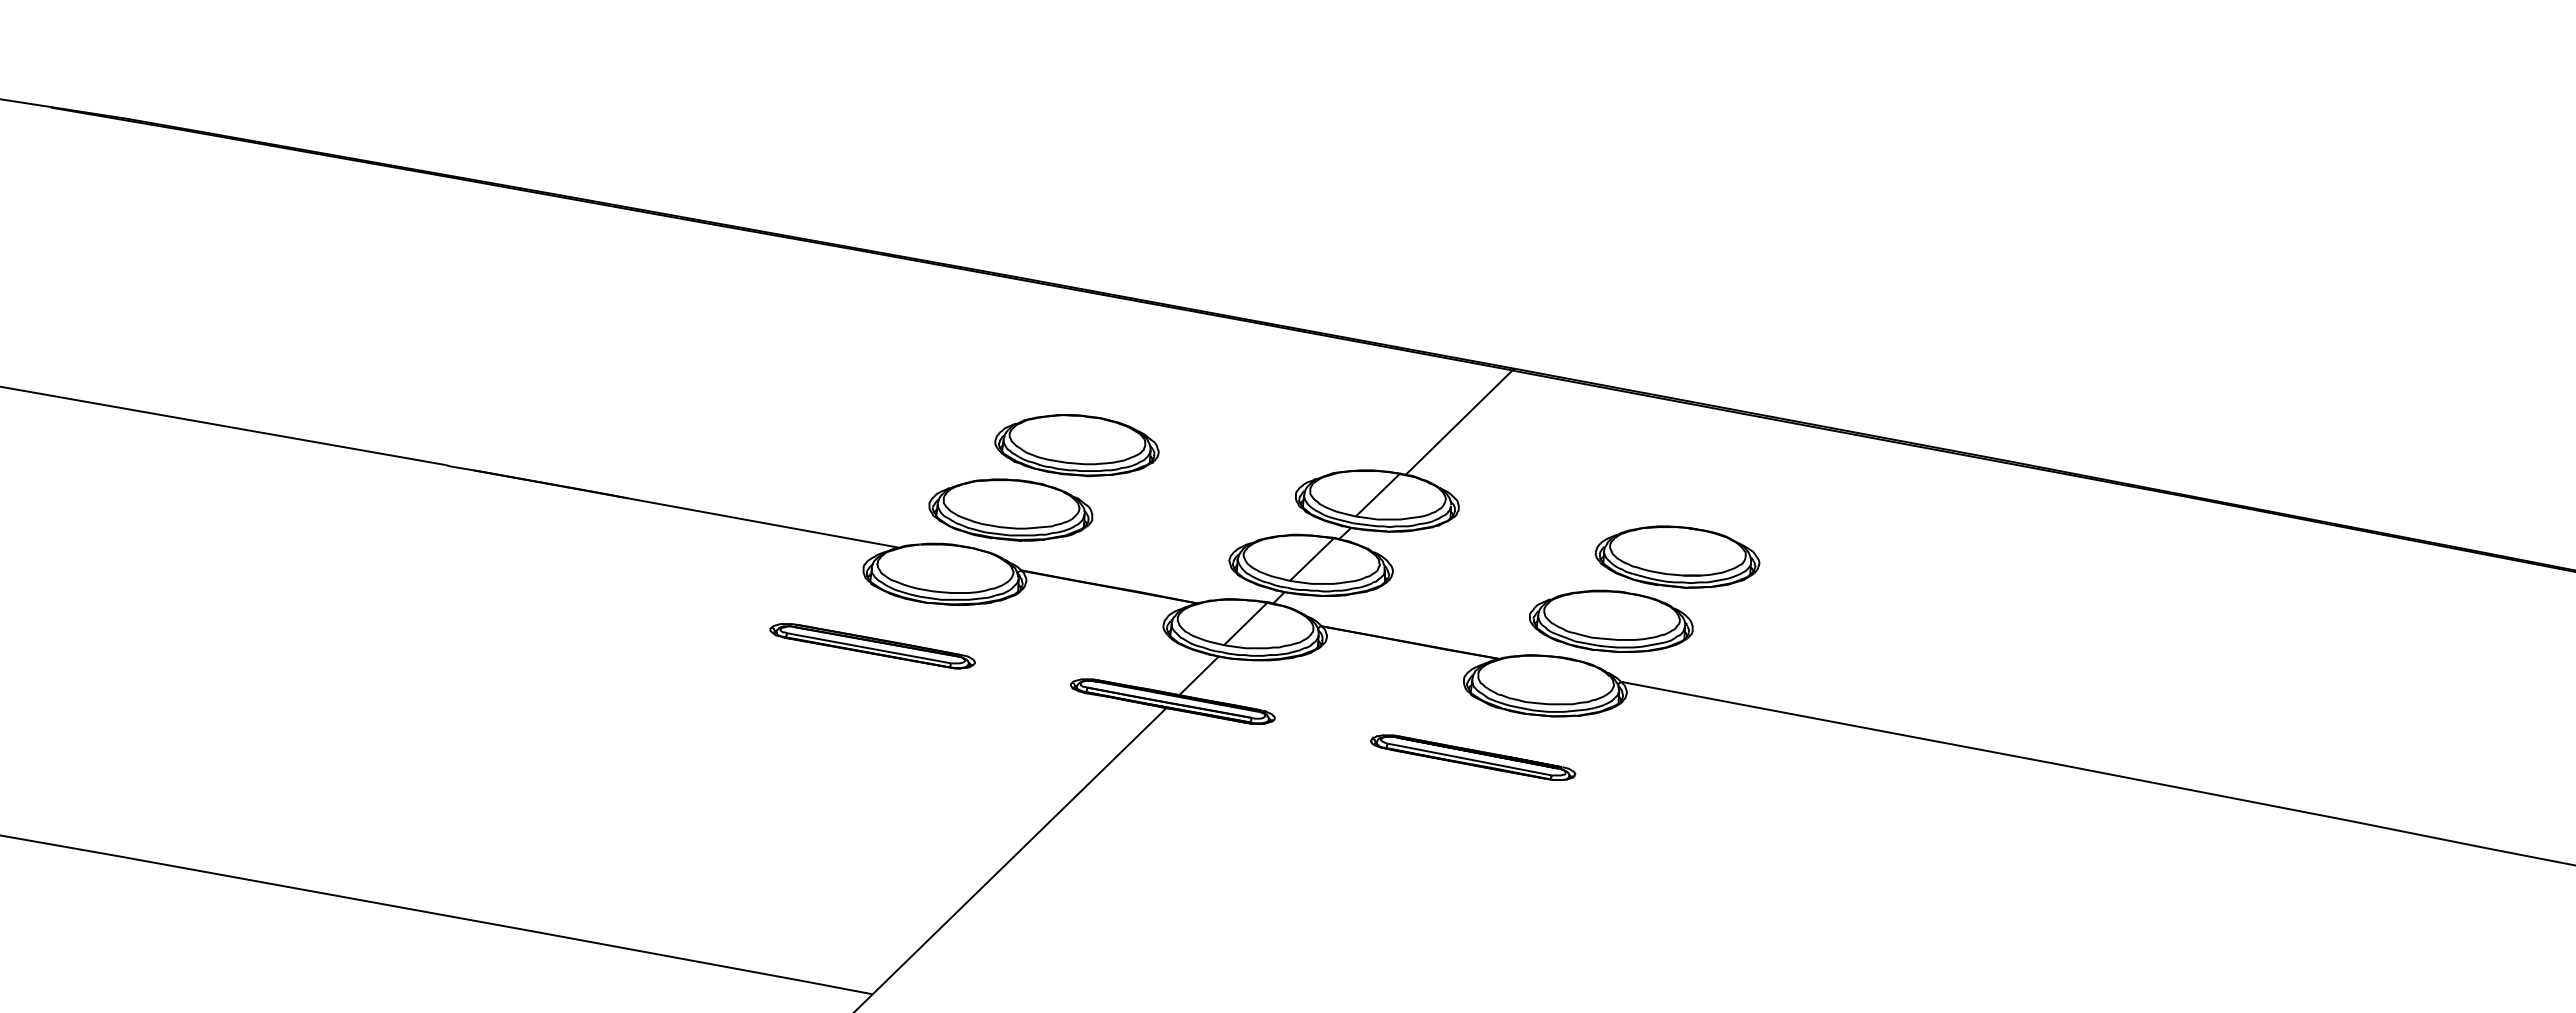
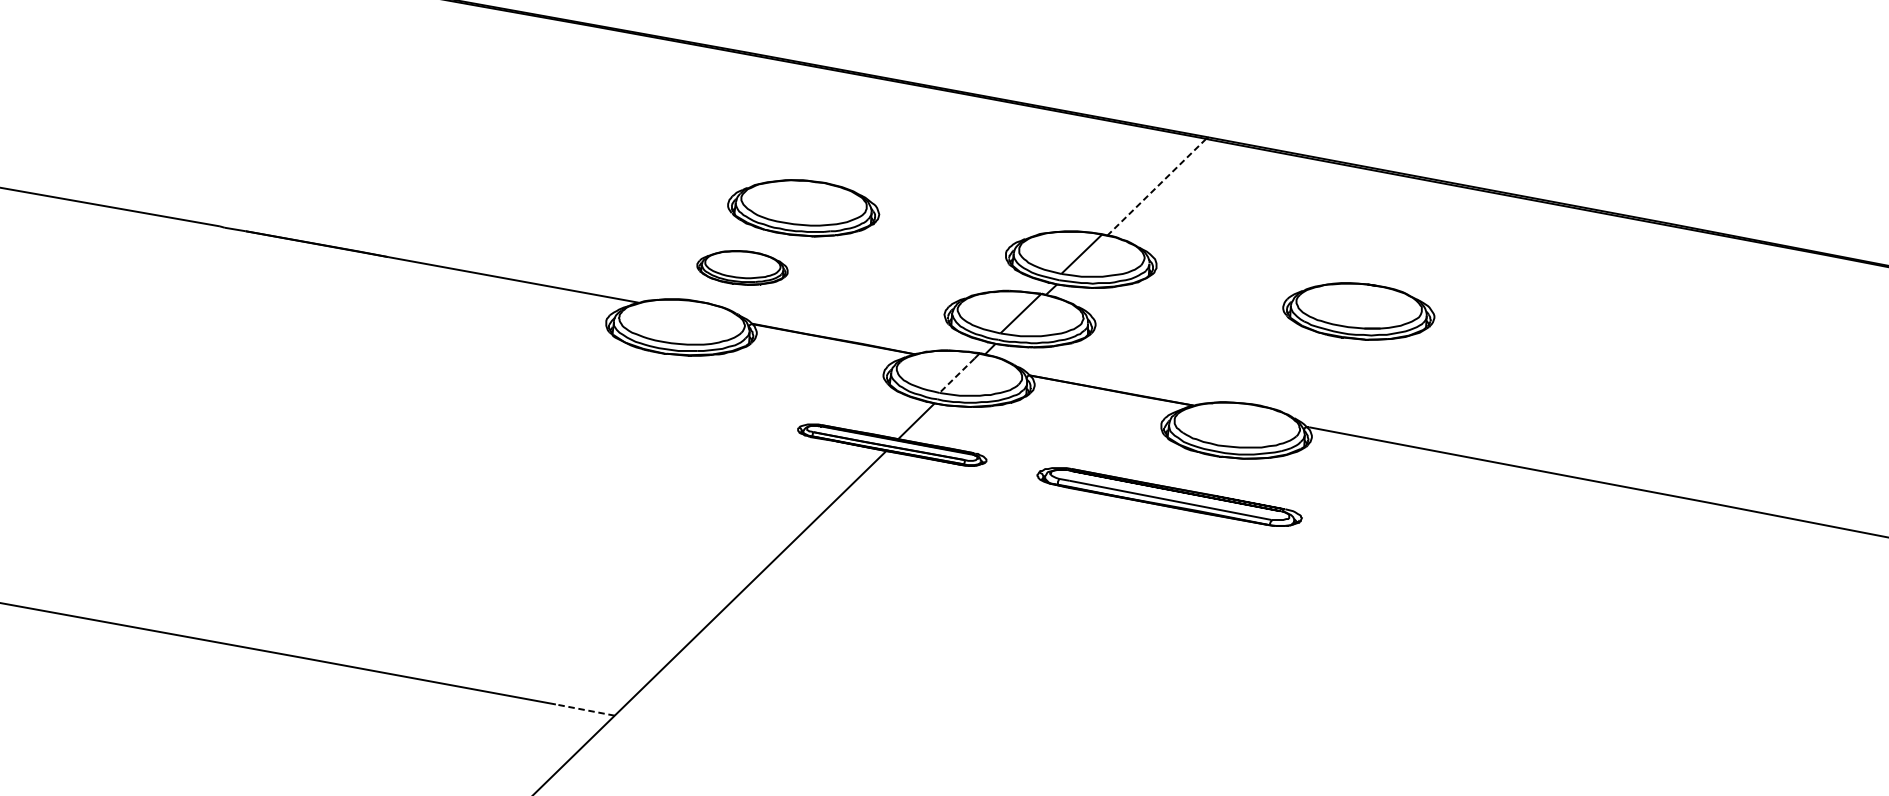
line: (1459, 422) -> (1157, 187), solid -> dashed
part: (1010, 509) -> (742, 267), size x0.6
part: (1611, 620) -> (1297, 370), removed
line: (1242, 626) -> (956, 375), solid -> dashed
part: (872, 646) -> (614, 394), removed
part: (1473, 757) -> (1170, 496), size x1.4
line: (840, 988) -> (584, 710), solid -> dashed

